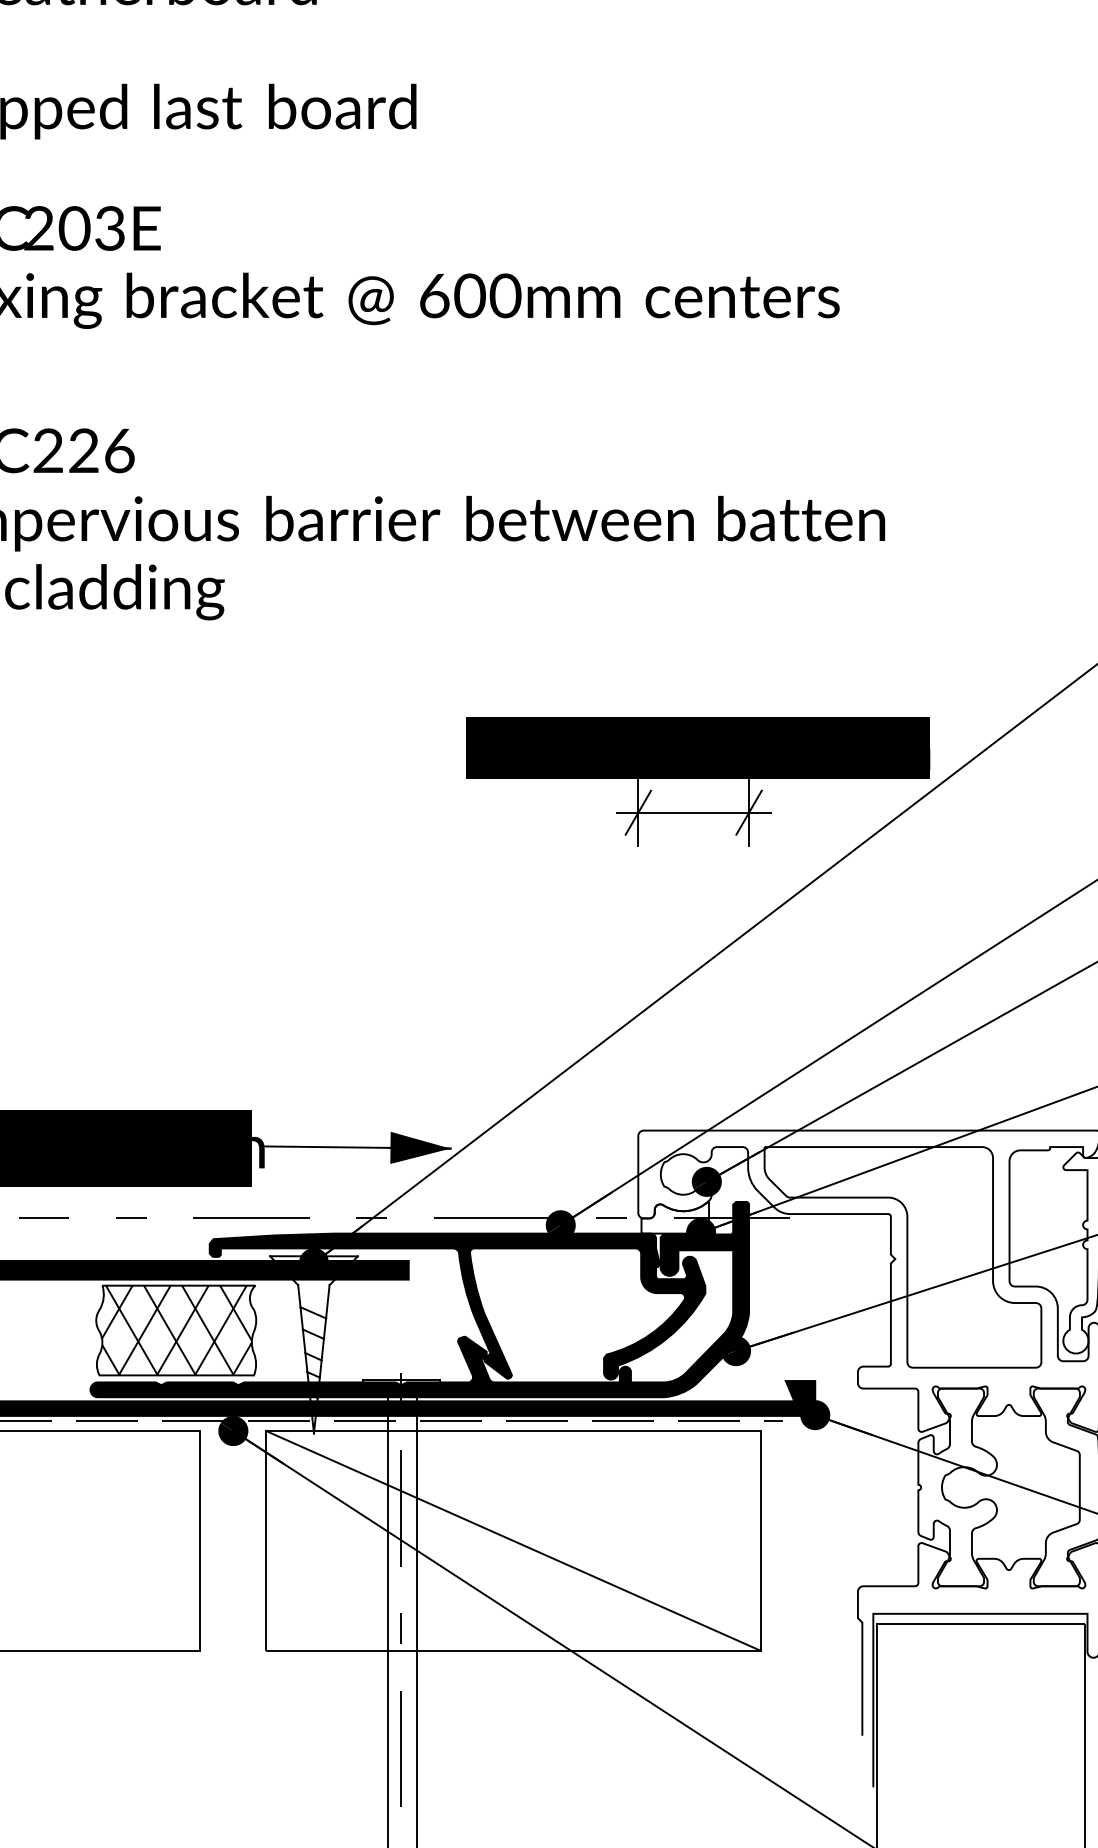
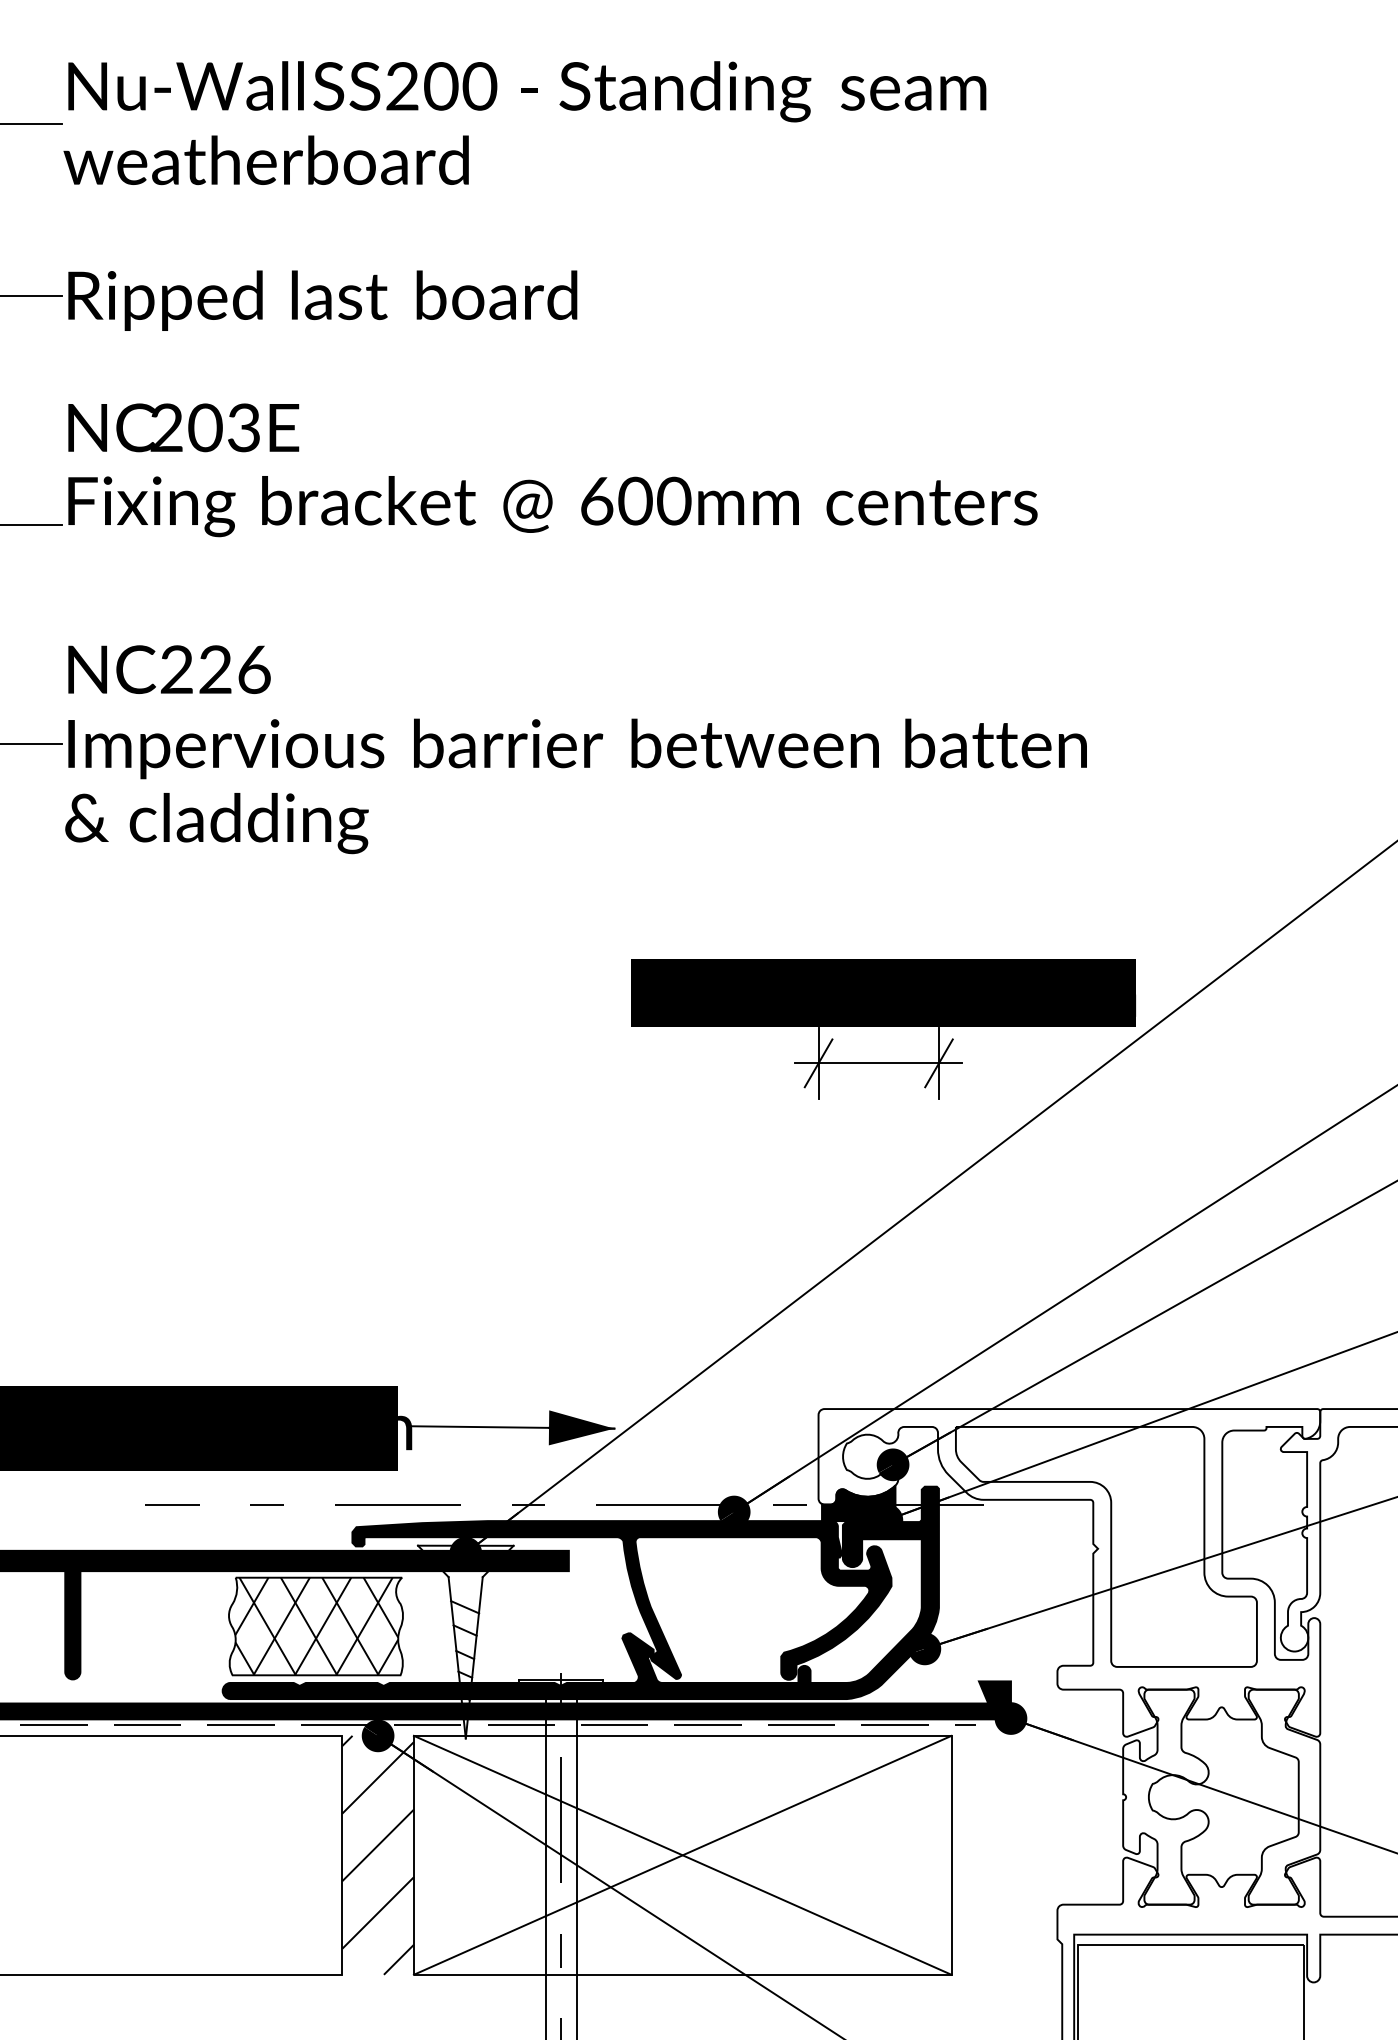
fill: (675, 1217) -> (858, 1503), added
hatch: (232, 1540) -> (377, 1854), added
line: (513, 1540) -> (682, 1854), added

